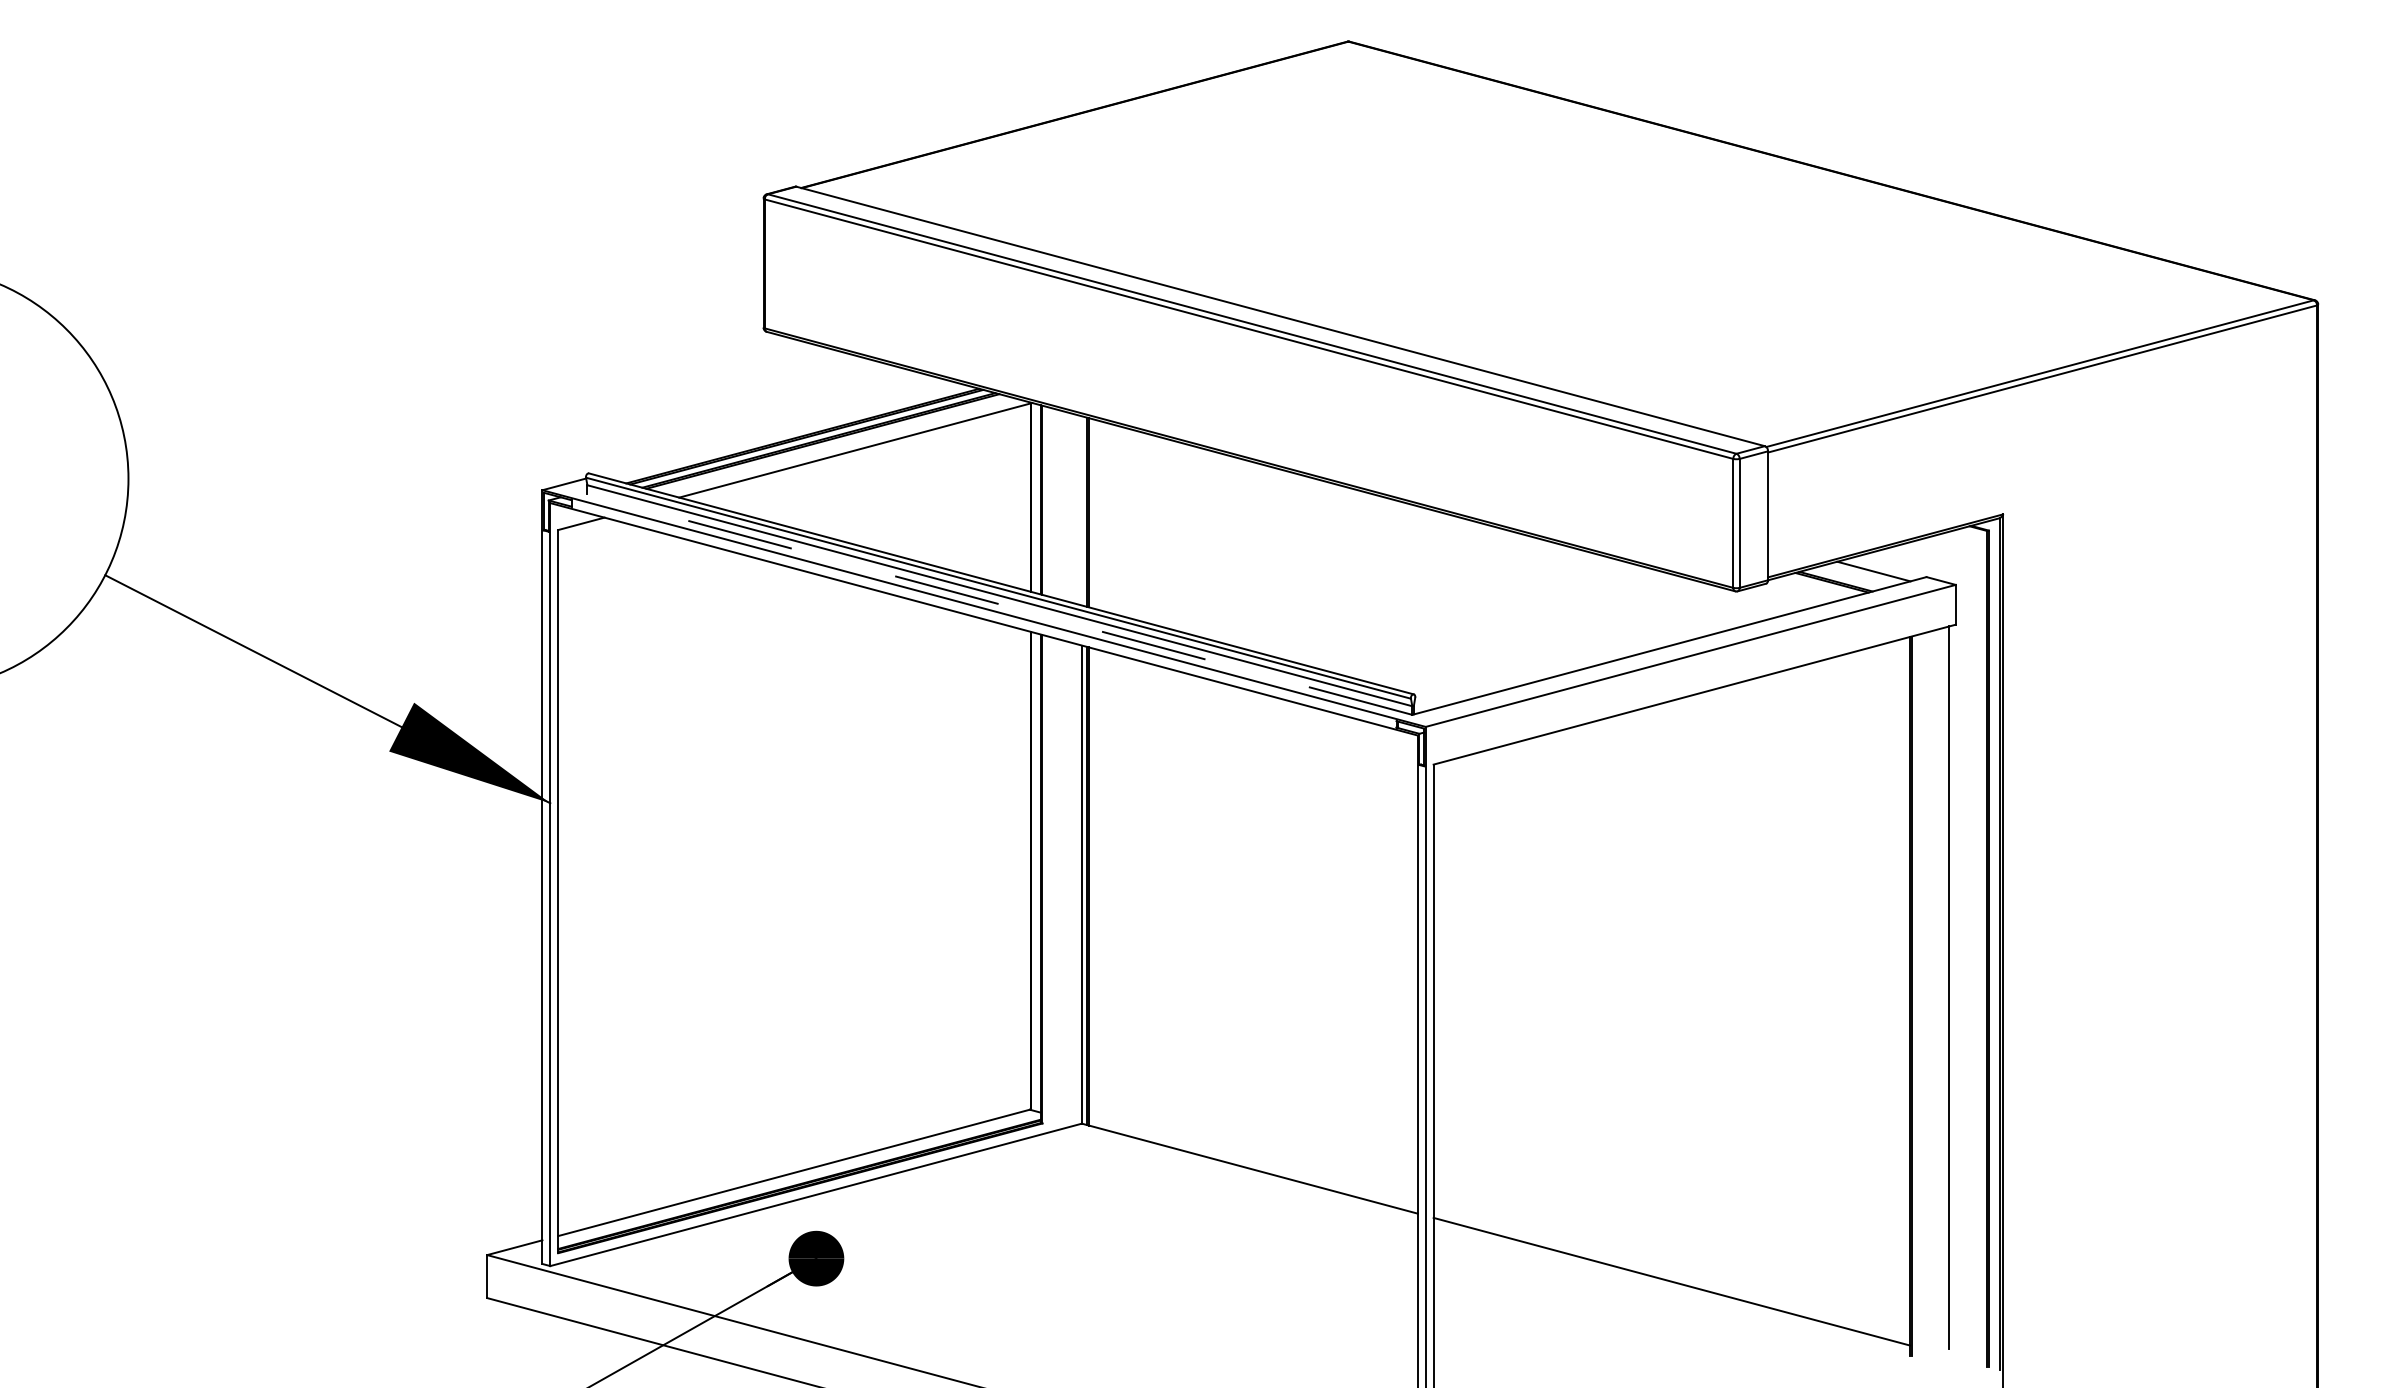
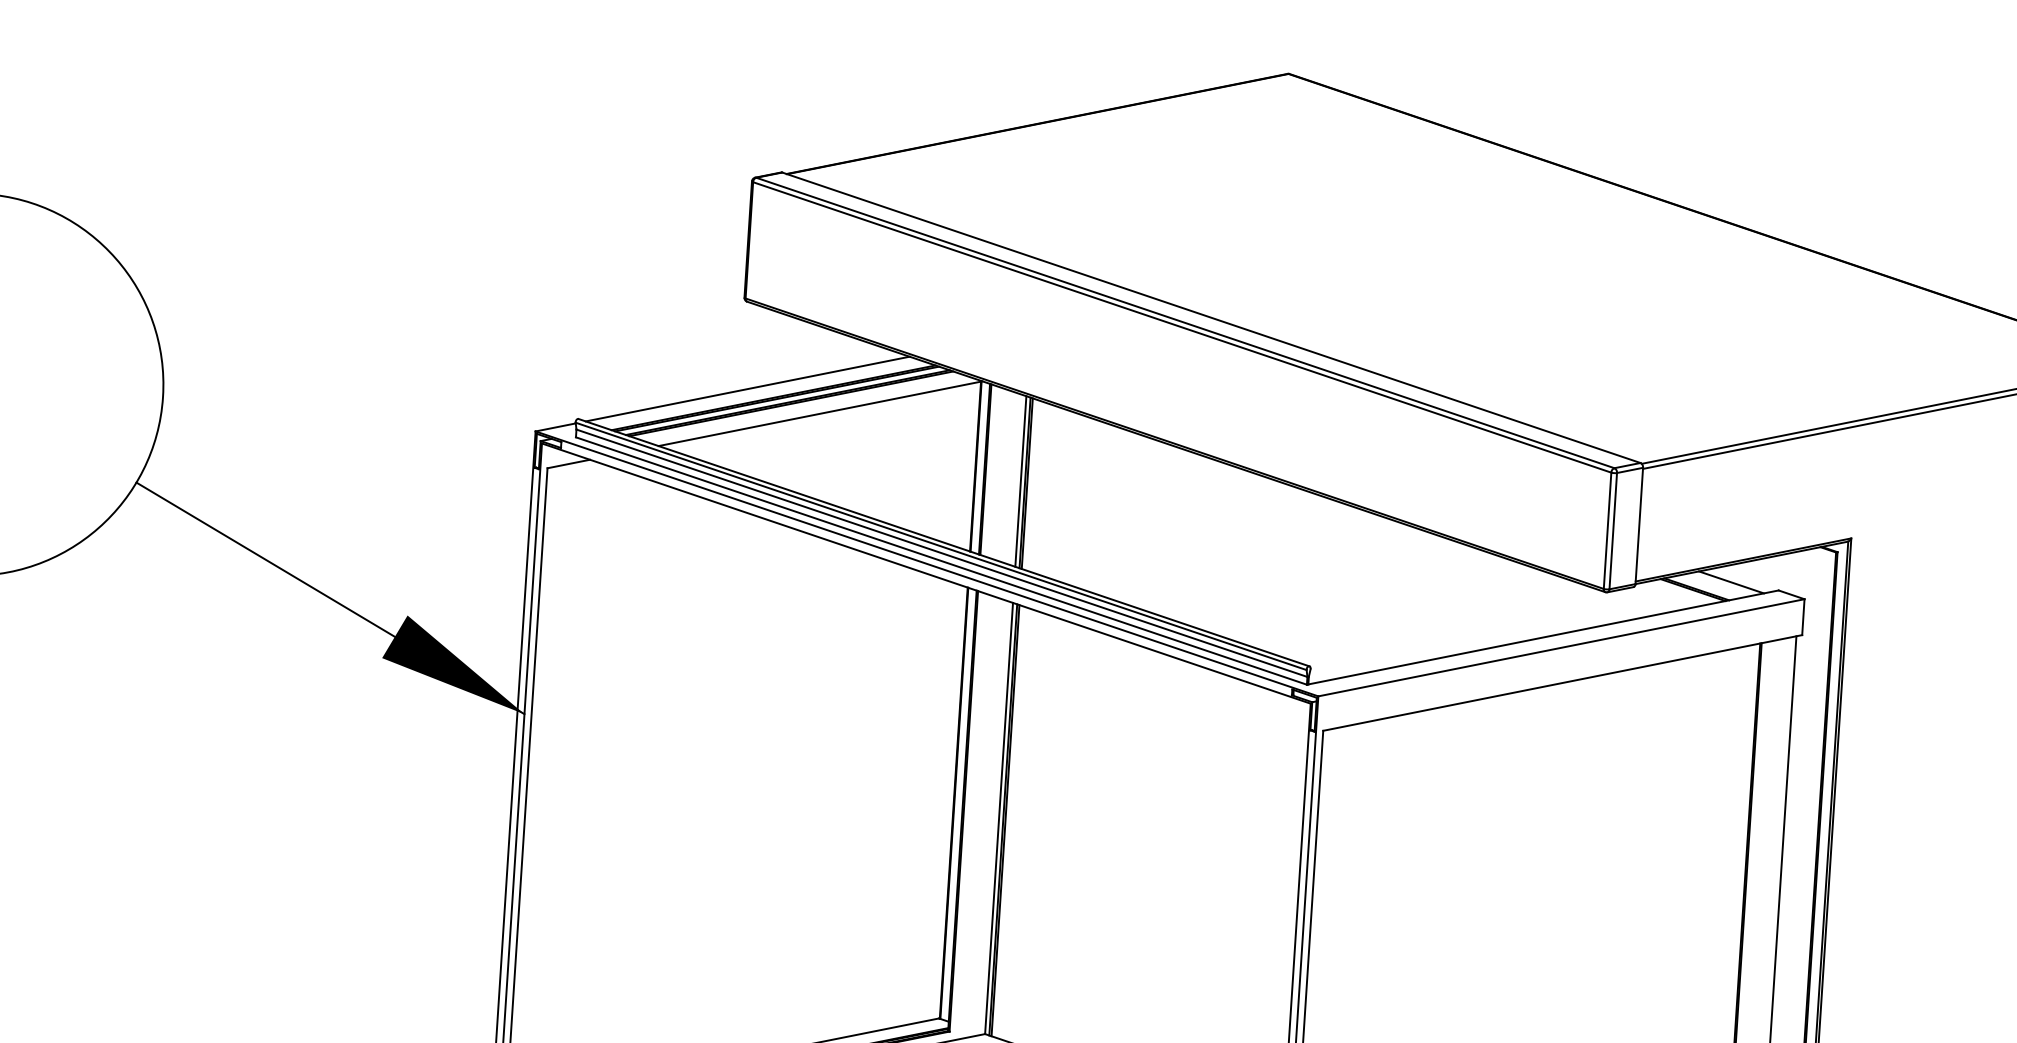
line: (773, 428) -> (747, 389), added
line: (1081, 510) -> (1020, 481), added
line: (999, 604) -> (941, 561), dashed -> solid

